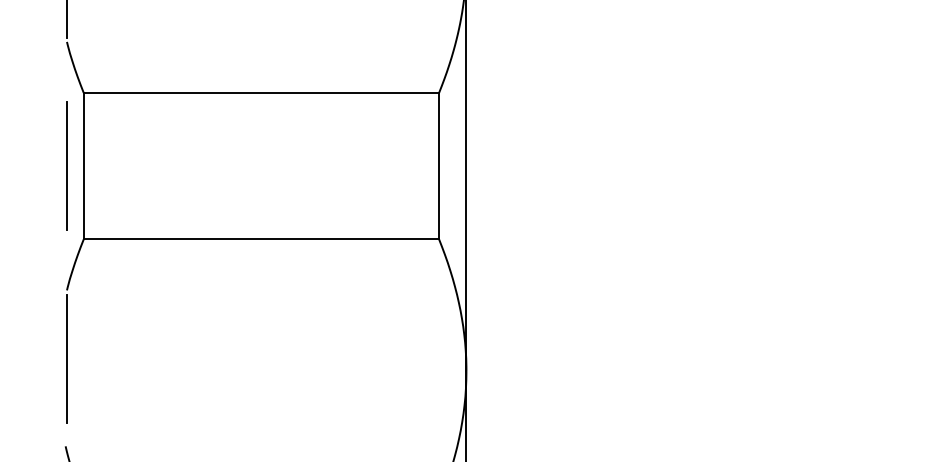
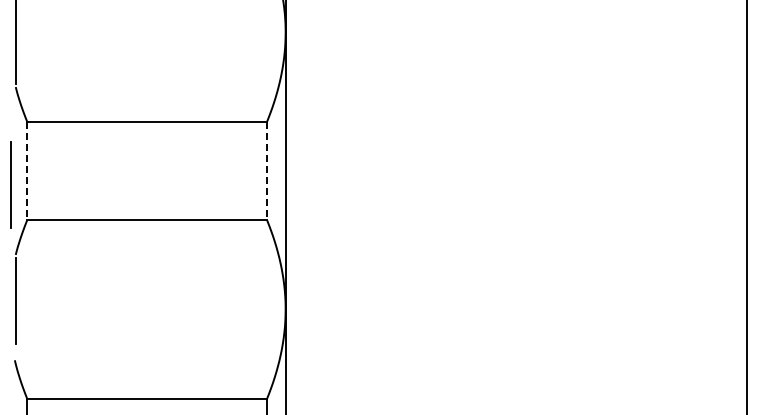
line: (66, 165) -> (10, 184), moved
line: (84, 166) -> (27, 171), solid -> dashed
line: (439, 166) -> (267, 171), solid -> dashed

